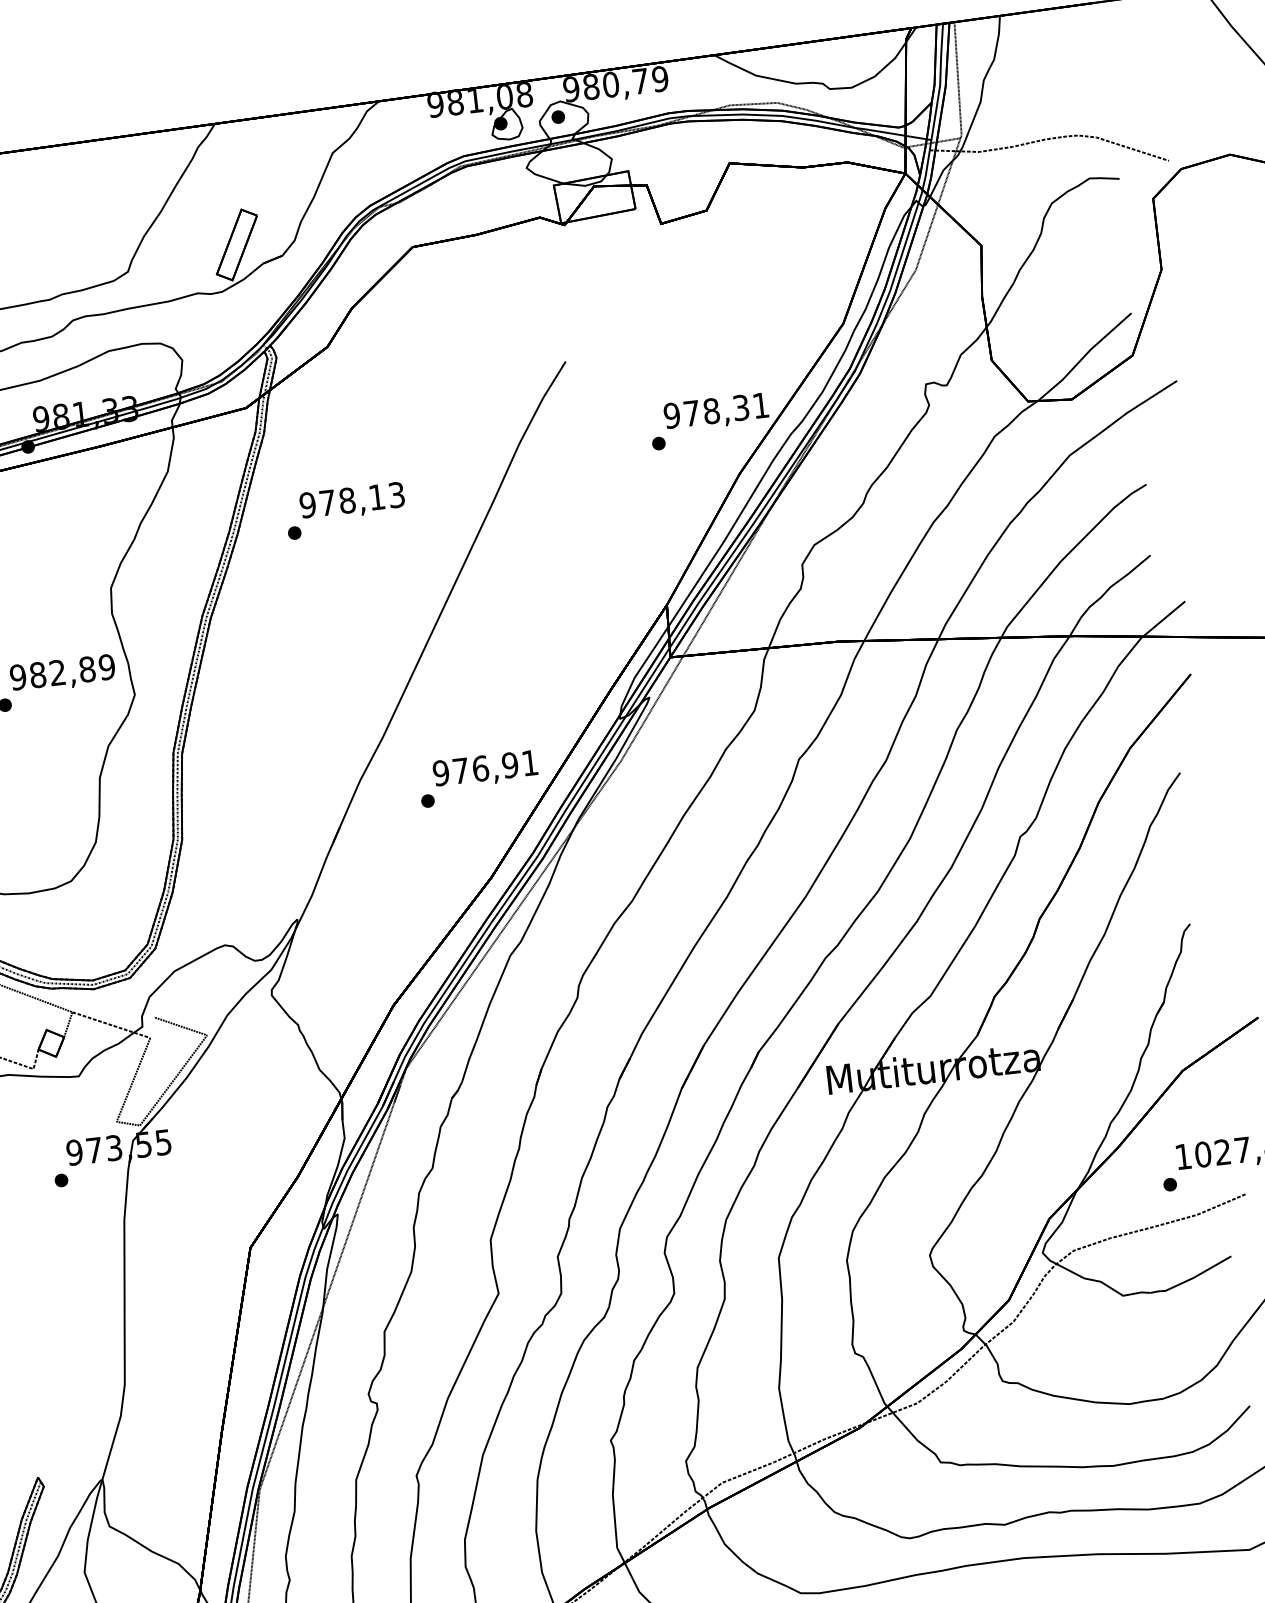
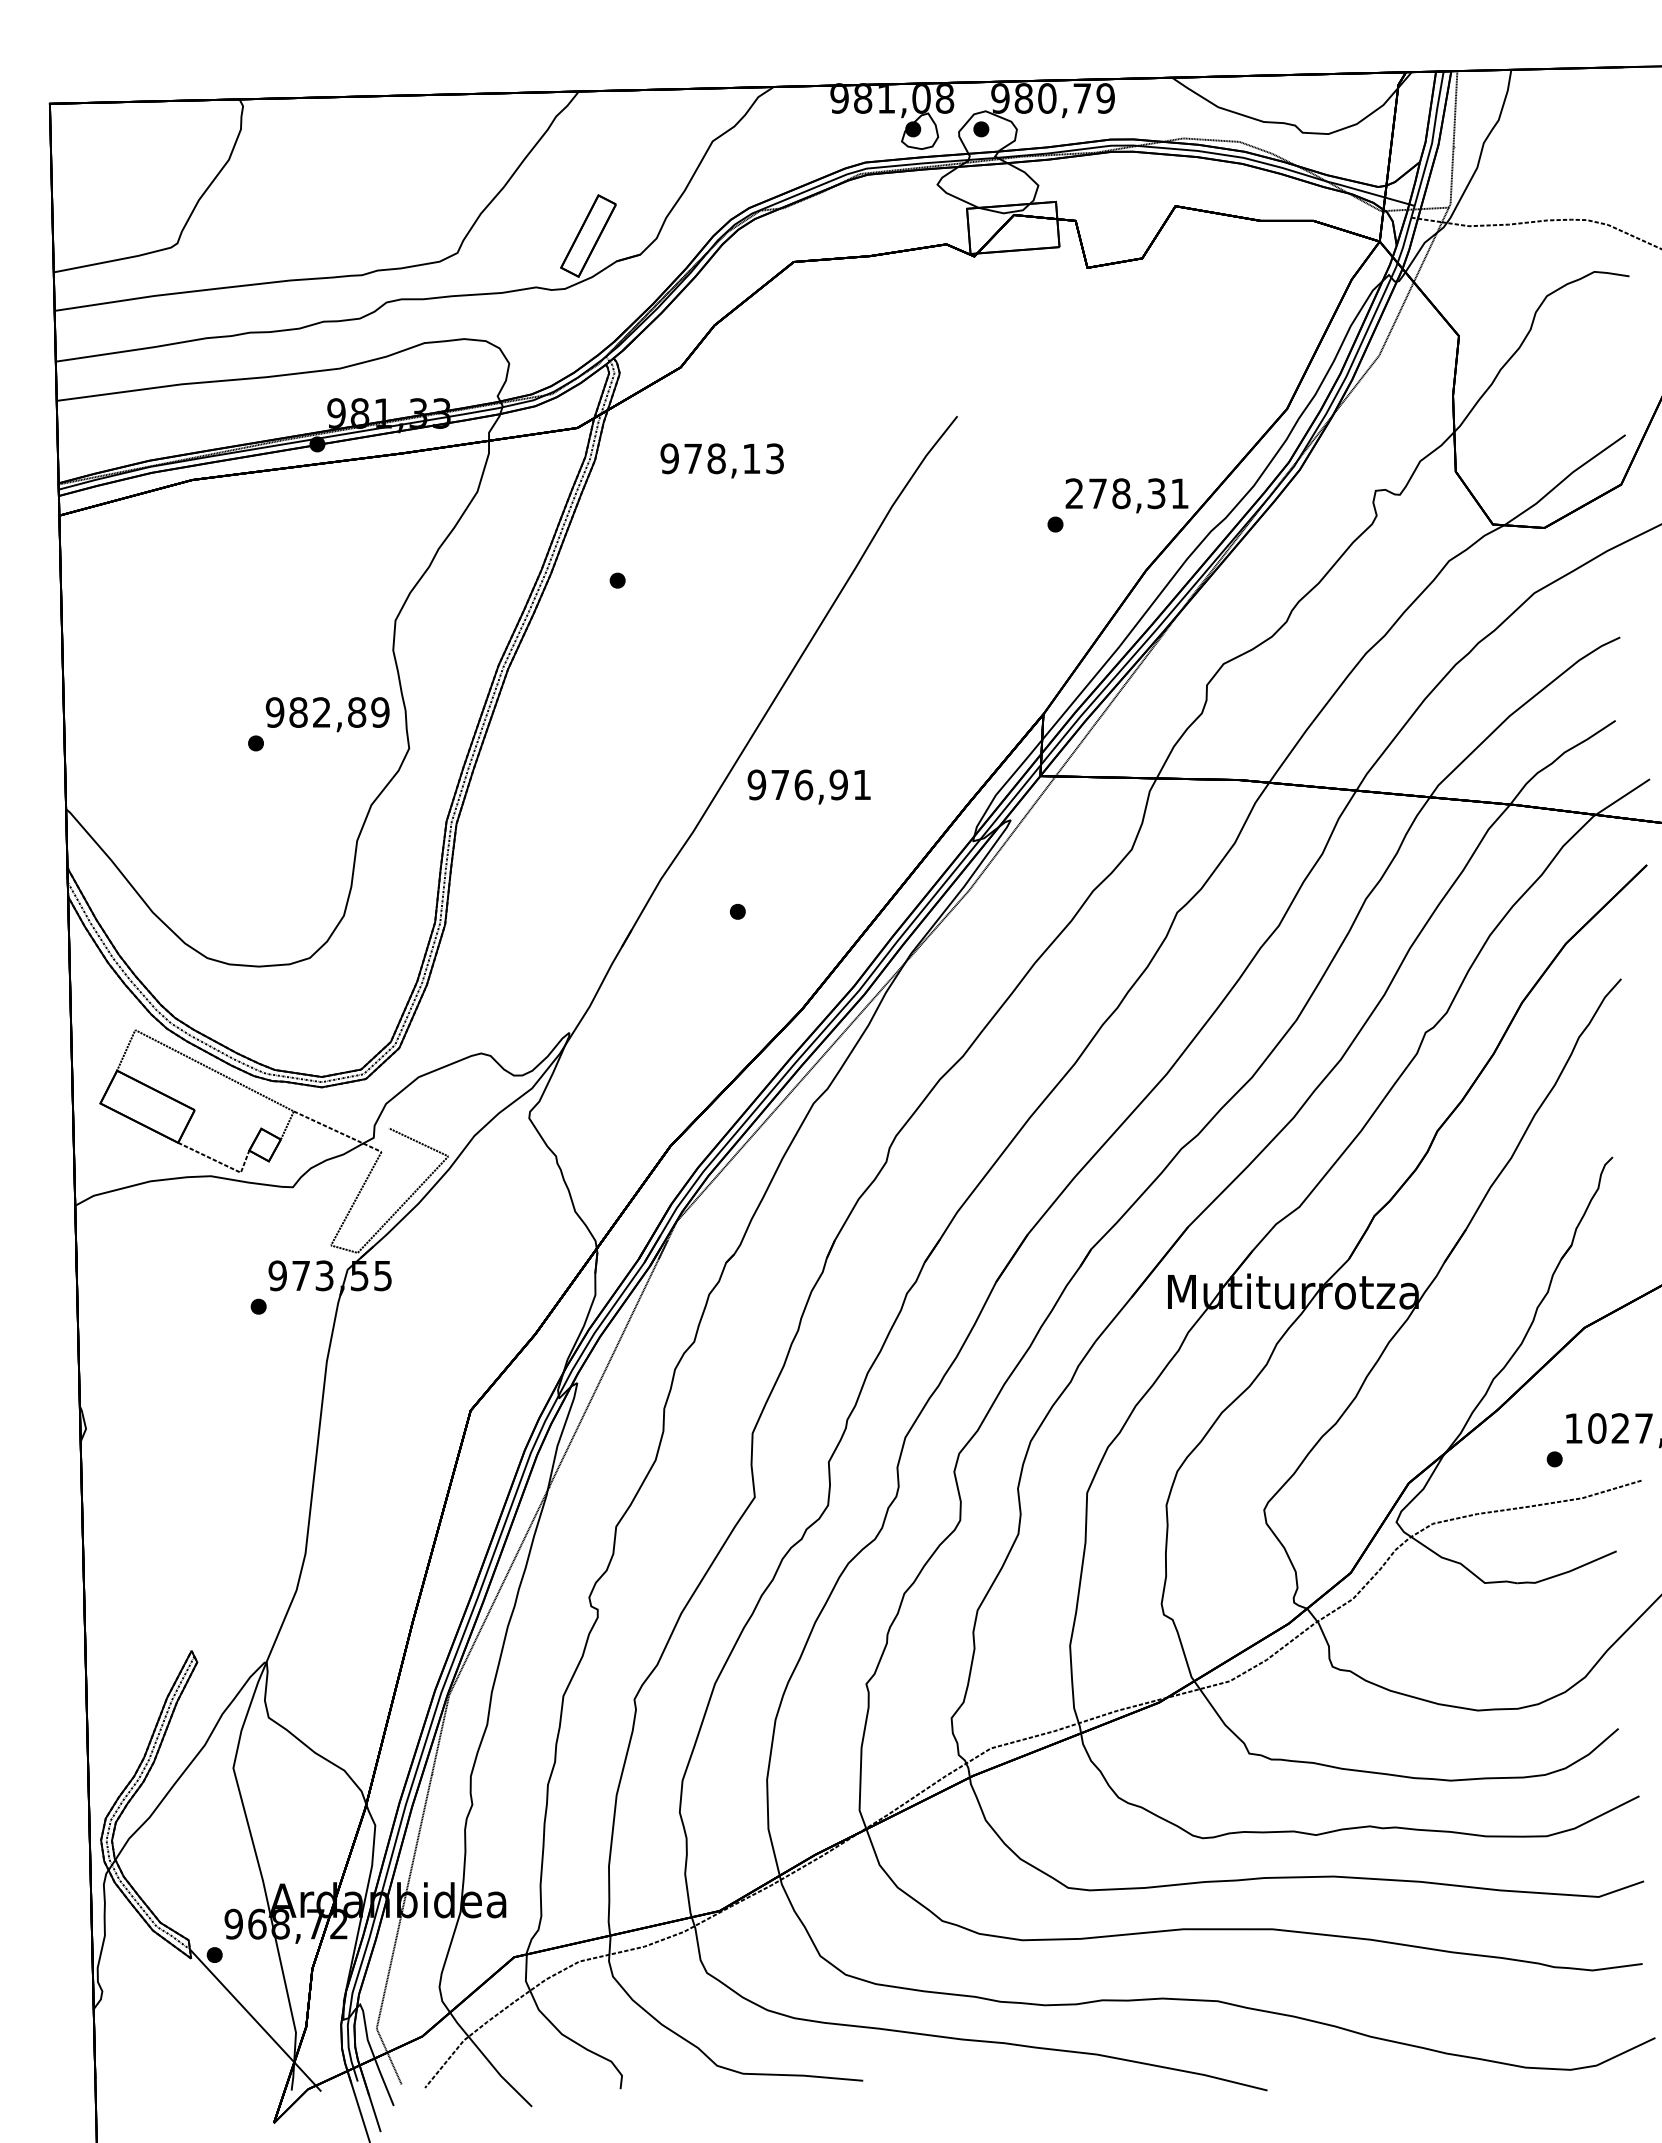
text: (671, 415) -> (1074, 493), 978,31 -> 278,31
text: (351, 501) -> (721, 460), moved
text: (484, 769) -> (808, 786), moved

